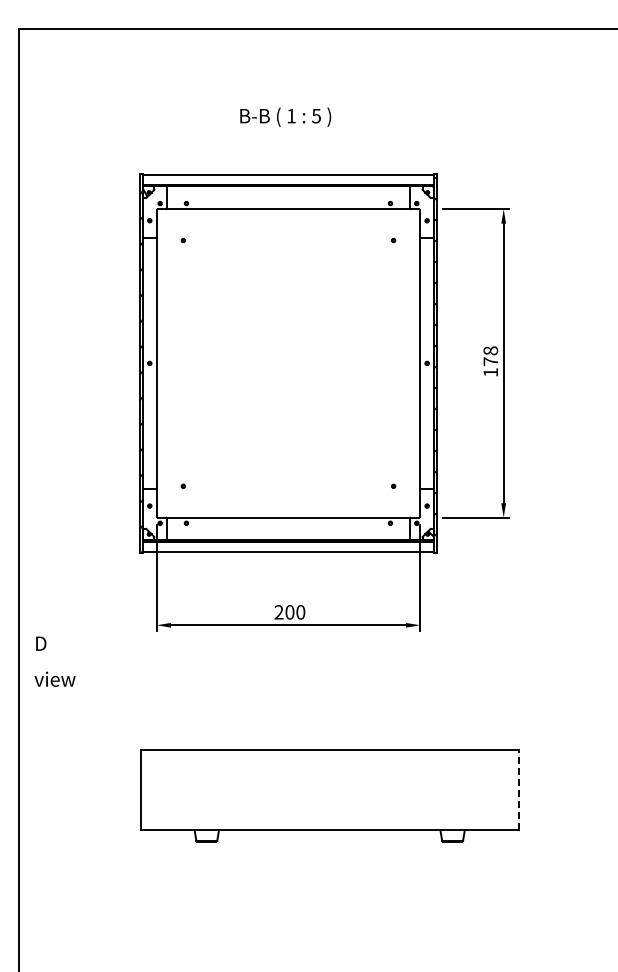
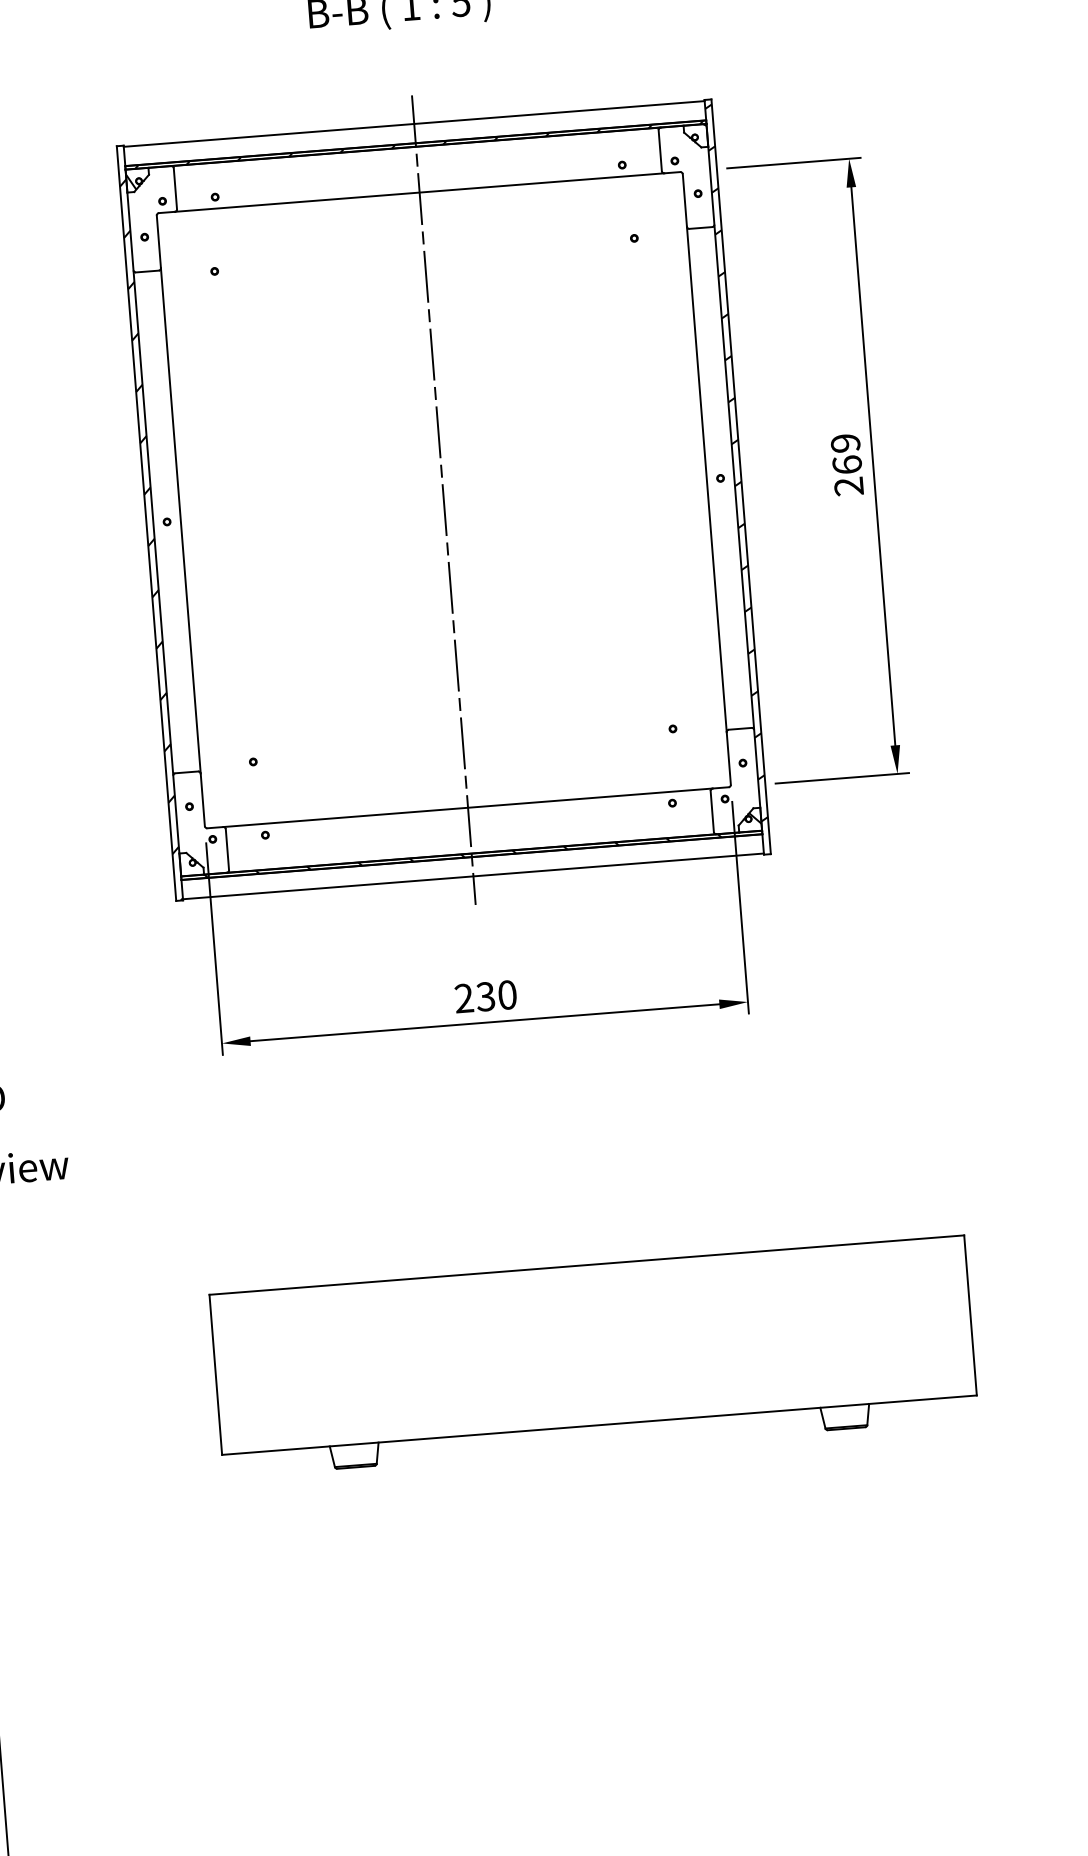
text: (490, 361) -> (846, 464), 178 -> 269
line: (288, 363) -> (443, 500), added
text: (289, 612) -> (484, 997), 200 -> 230
line: (518, 789) -> (969, 1314), dashed -> solid

